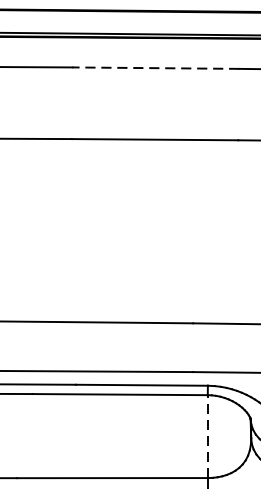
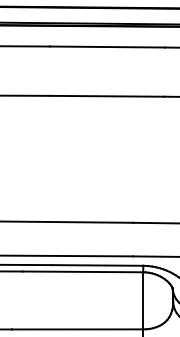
line: (154, 68) -> (106, 47), dashed -> solid
line: (208, 436) -> (143, 300), dashed -> solid

